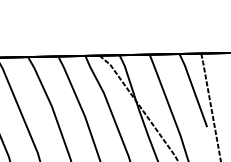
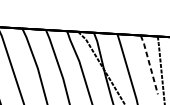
line: (193, 89) -> (149, 64), solid -> dashed

